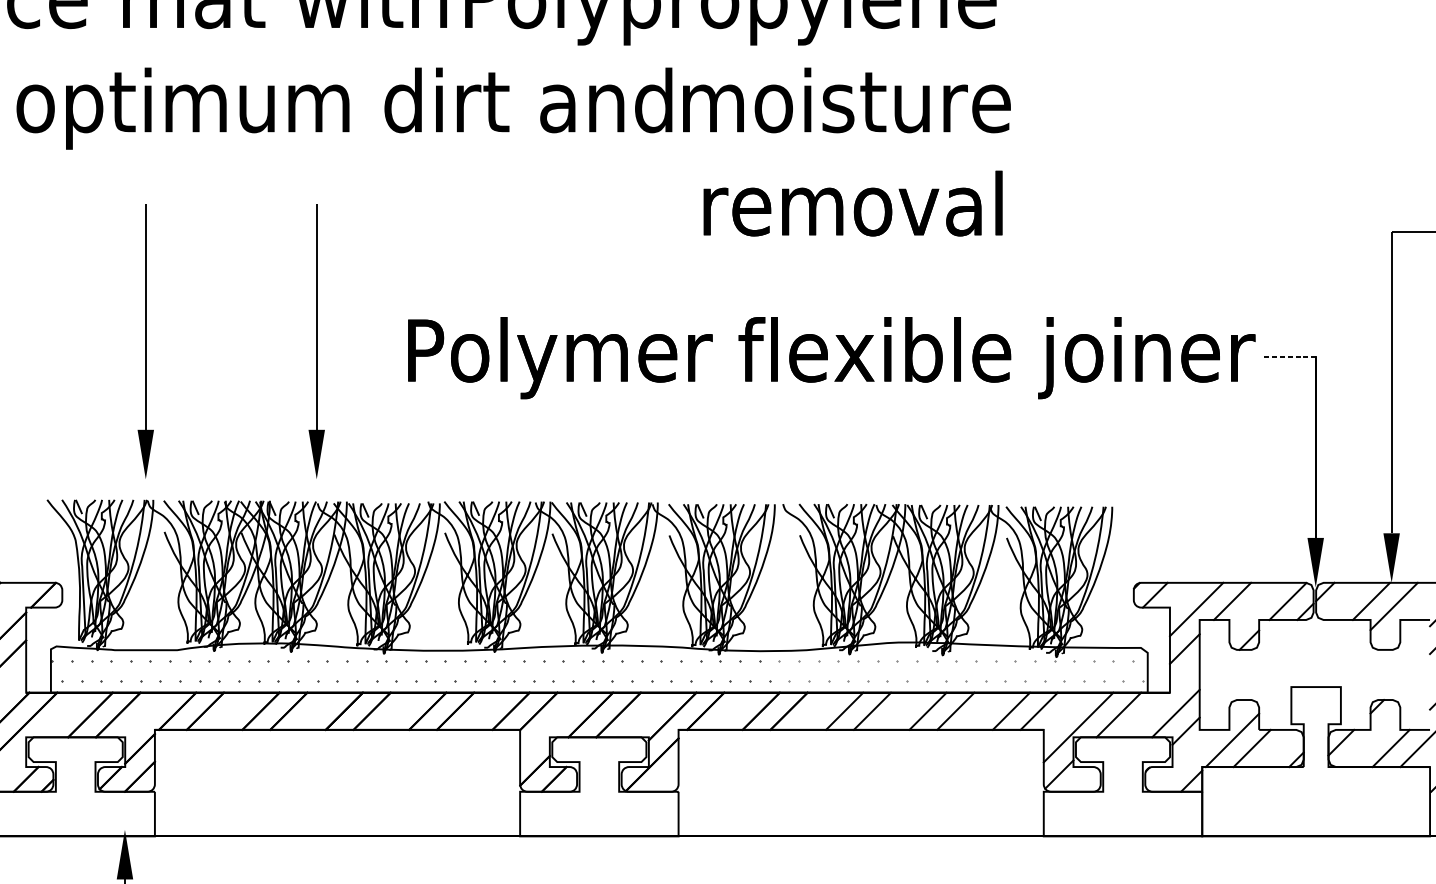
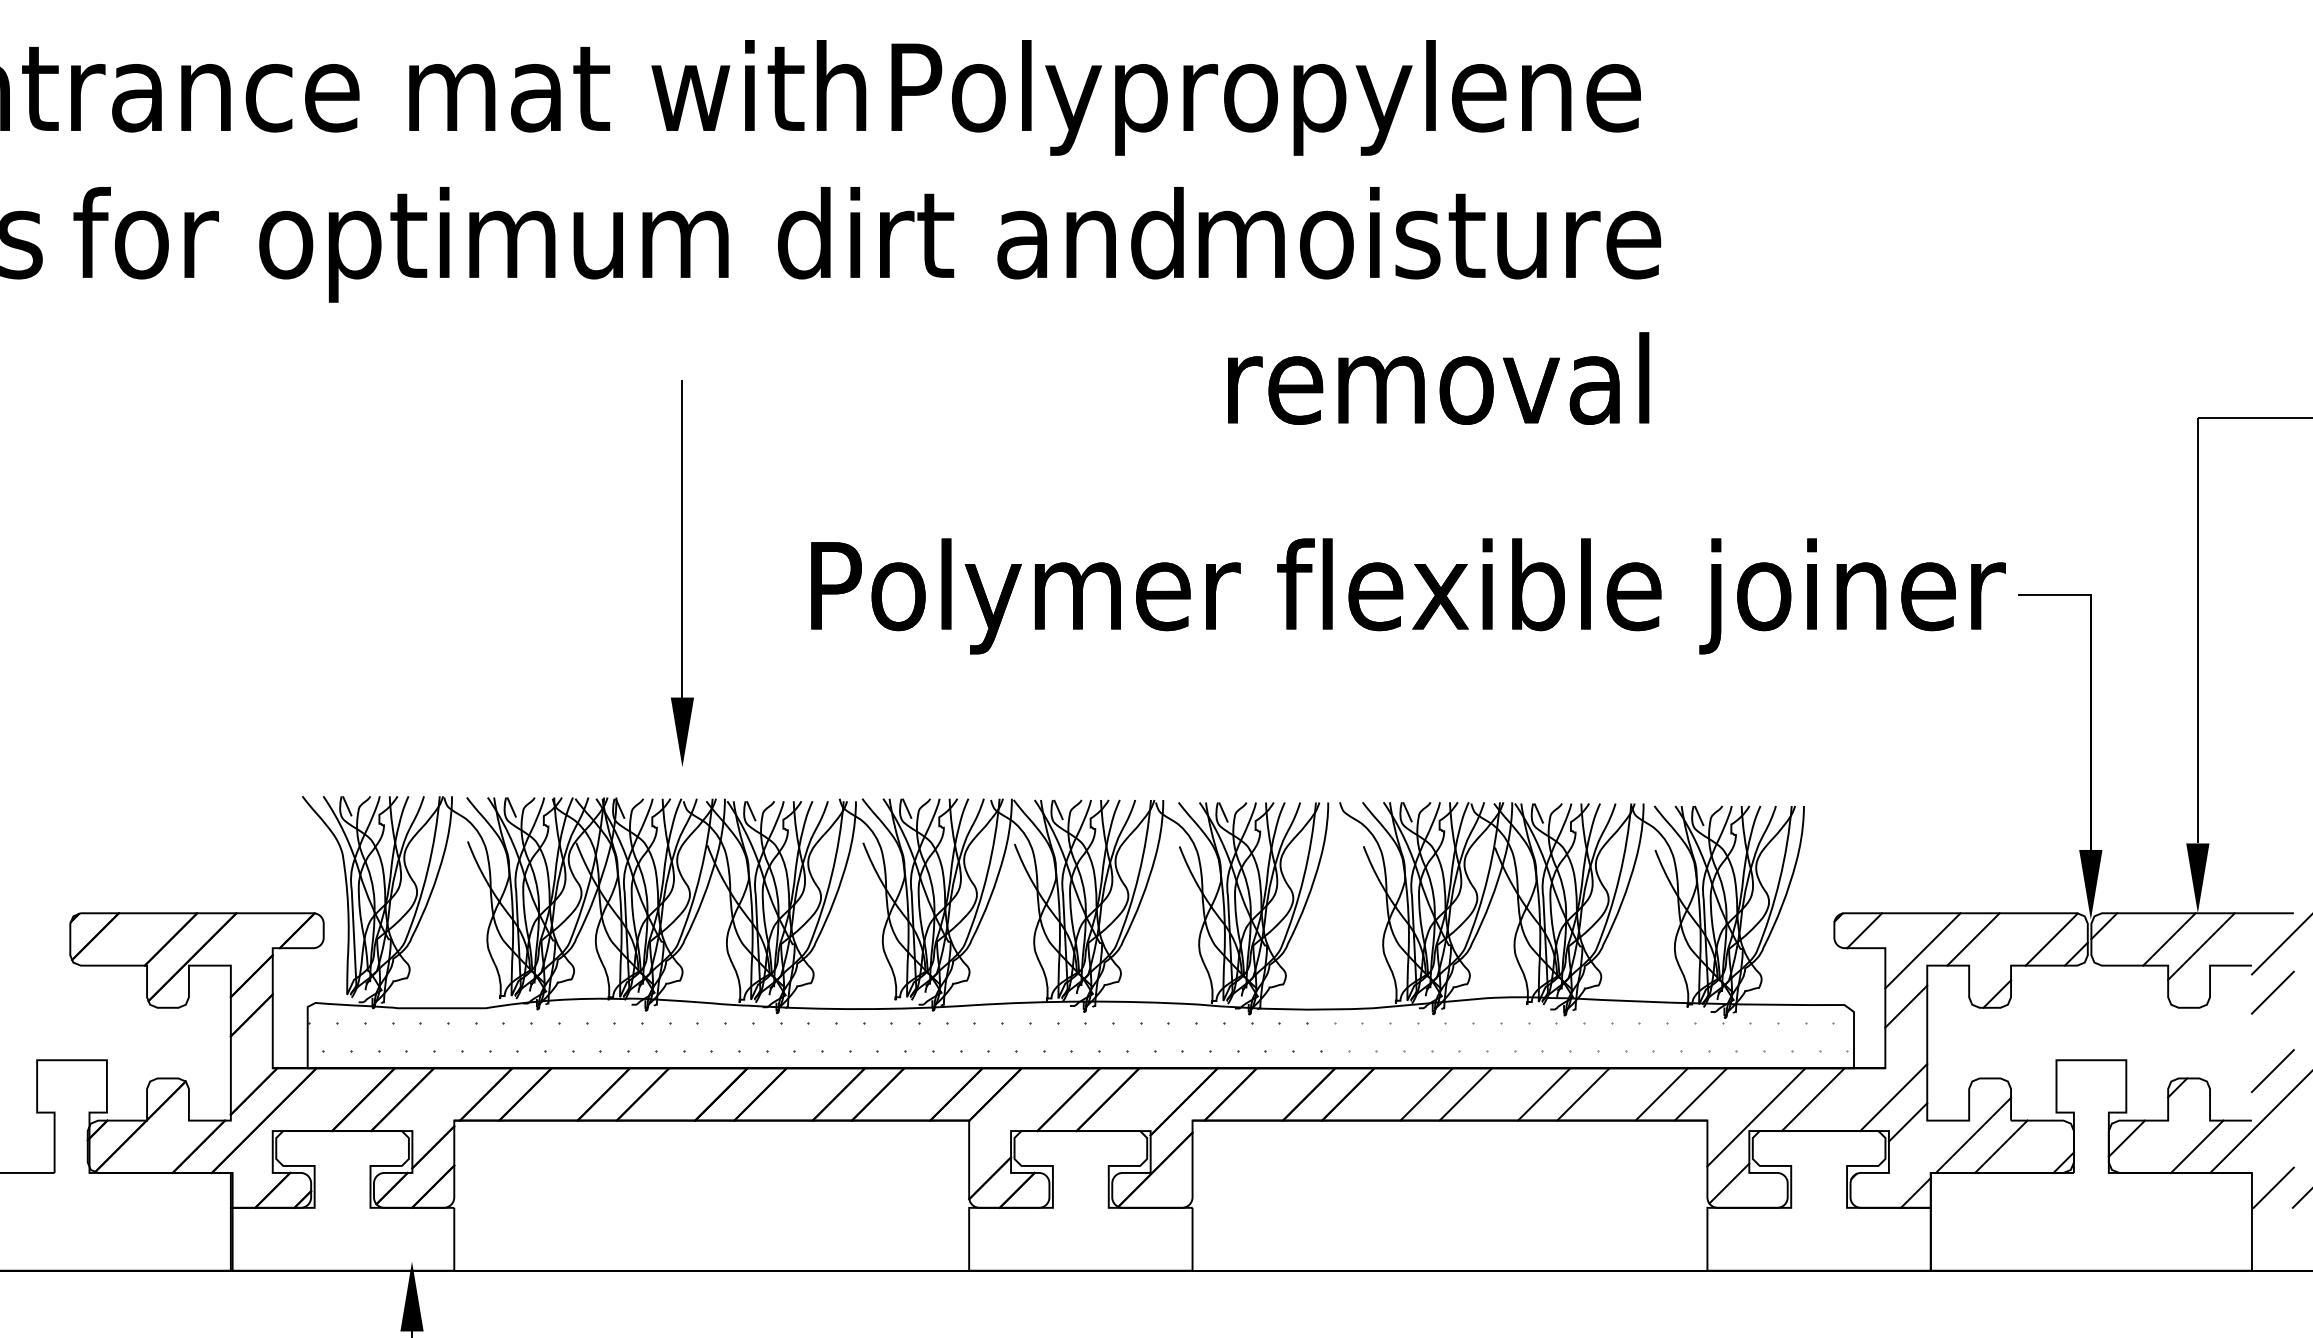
part: (145, 341) -> (441, 573), removed
line: (1290, 357) -> (2055, 595), dashed -> solid

